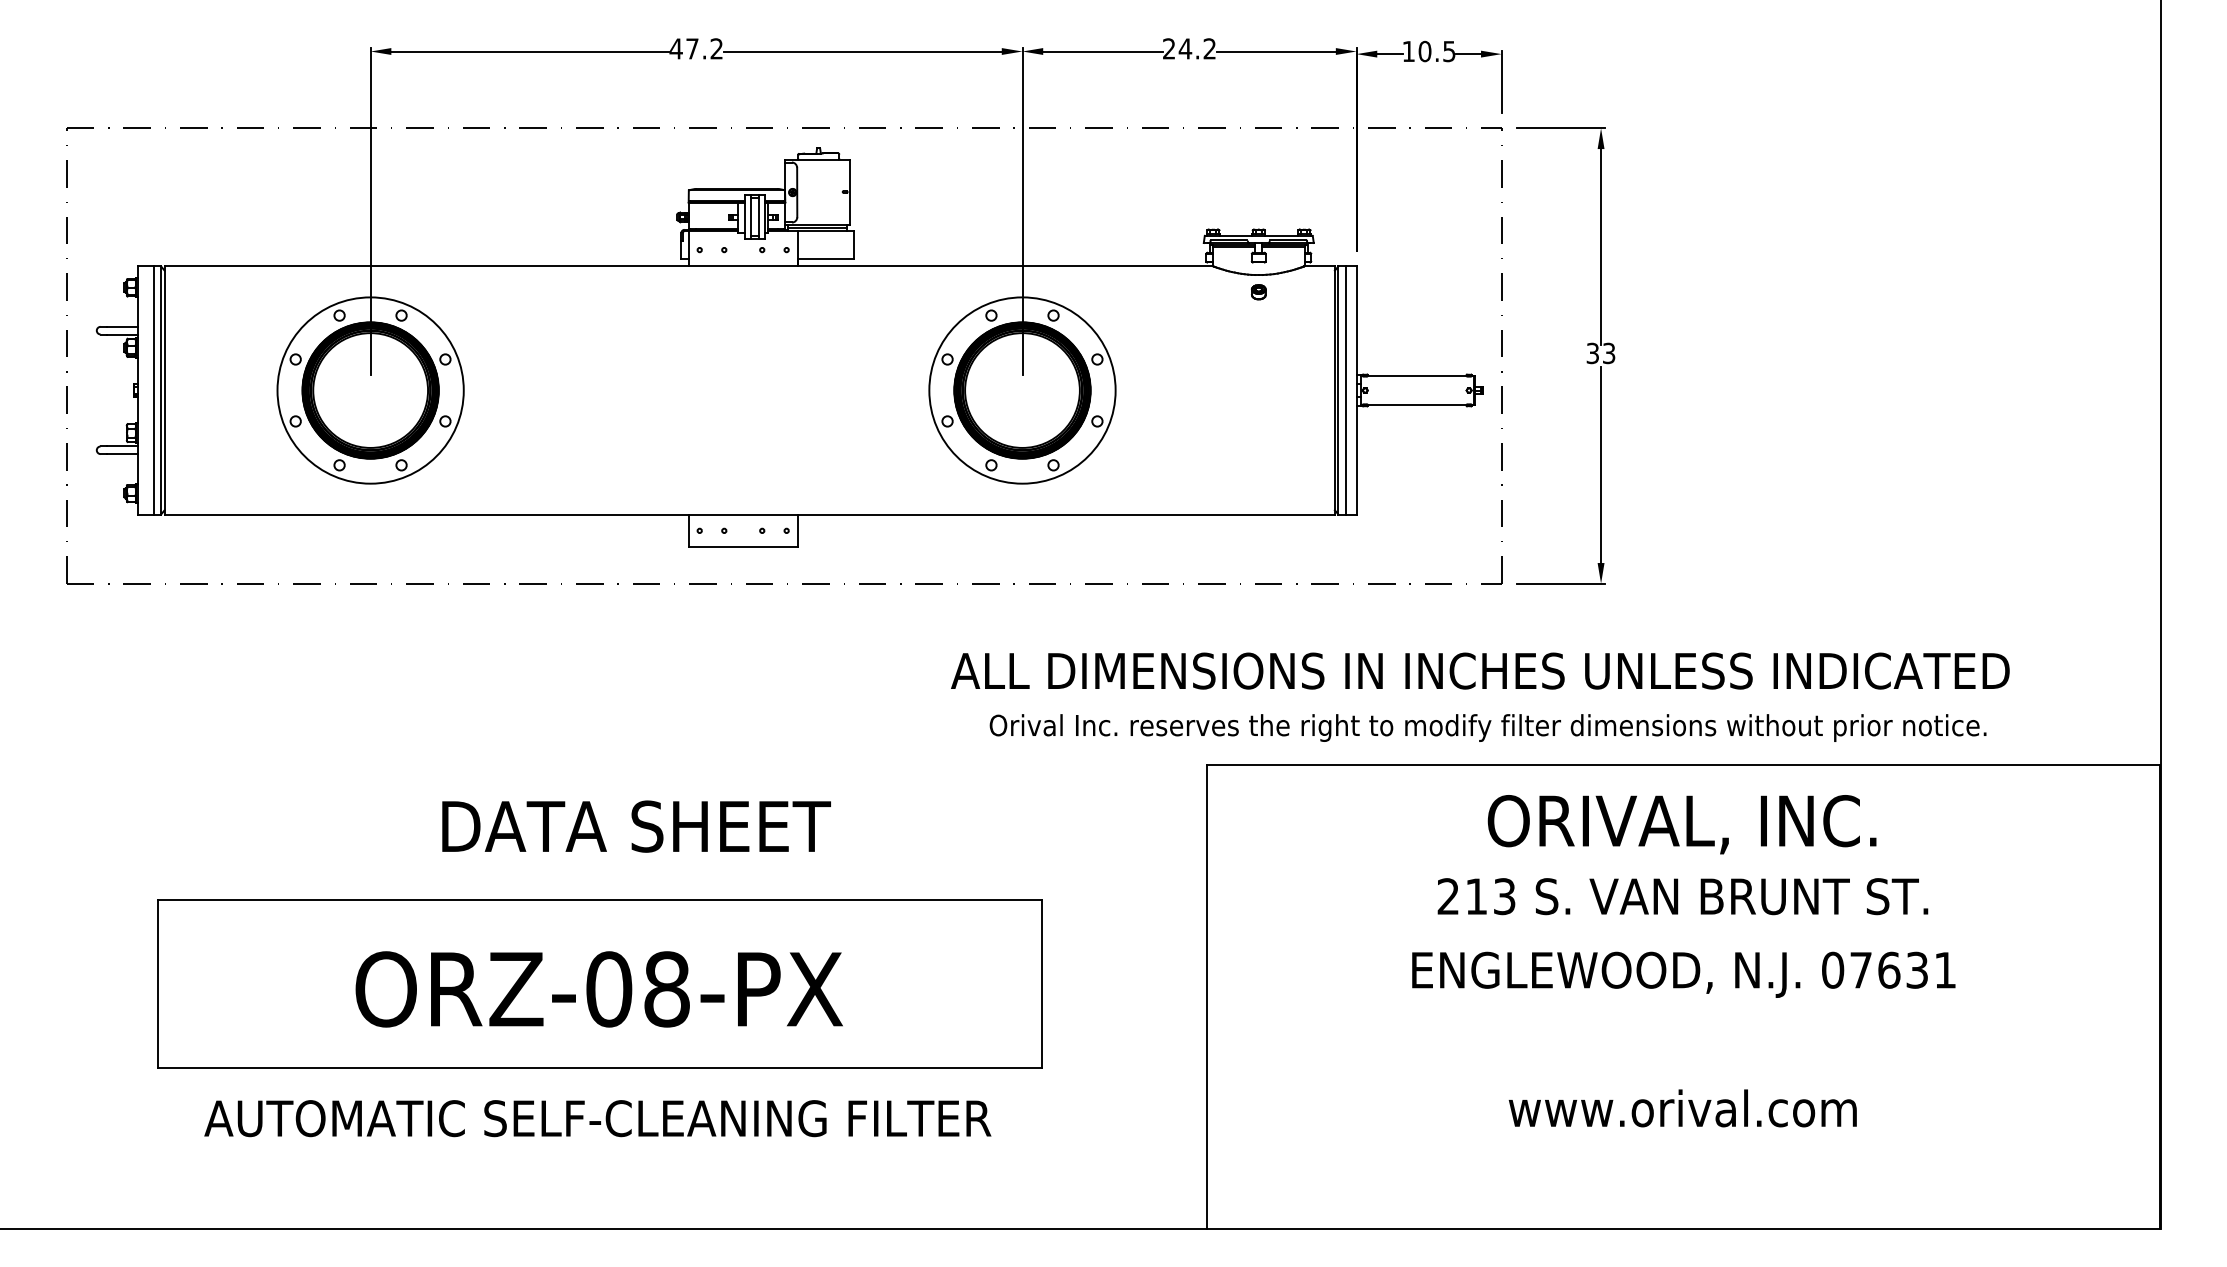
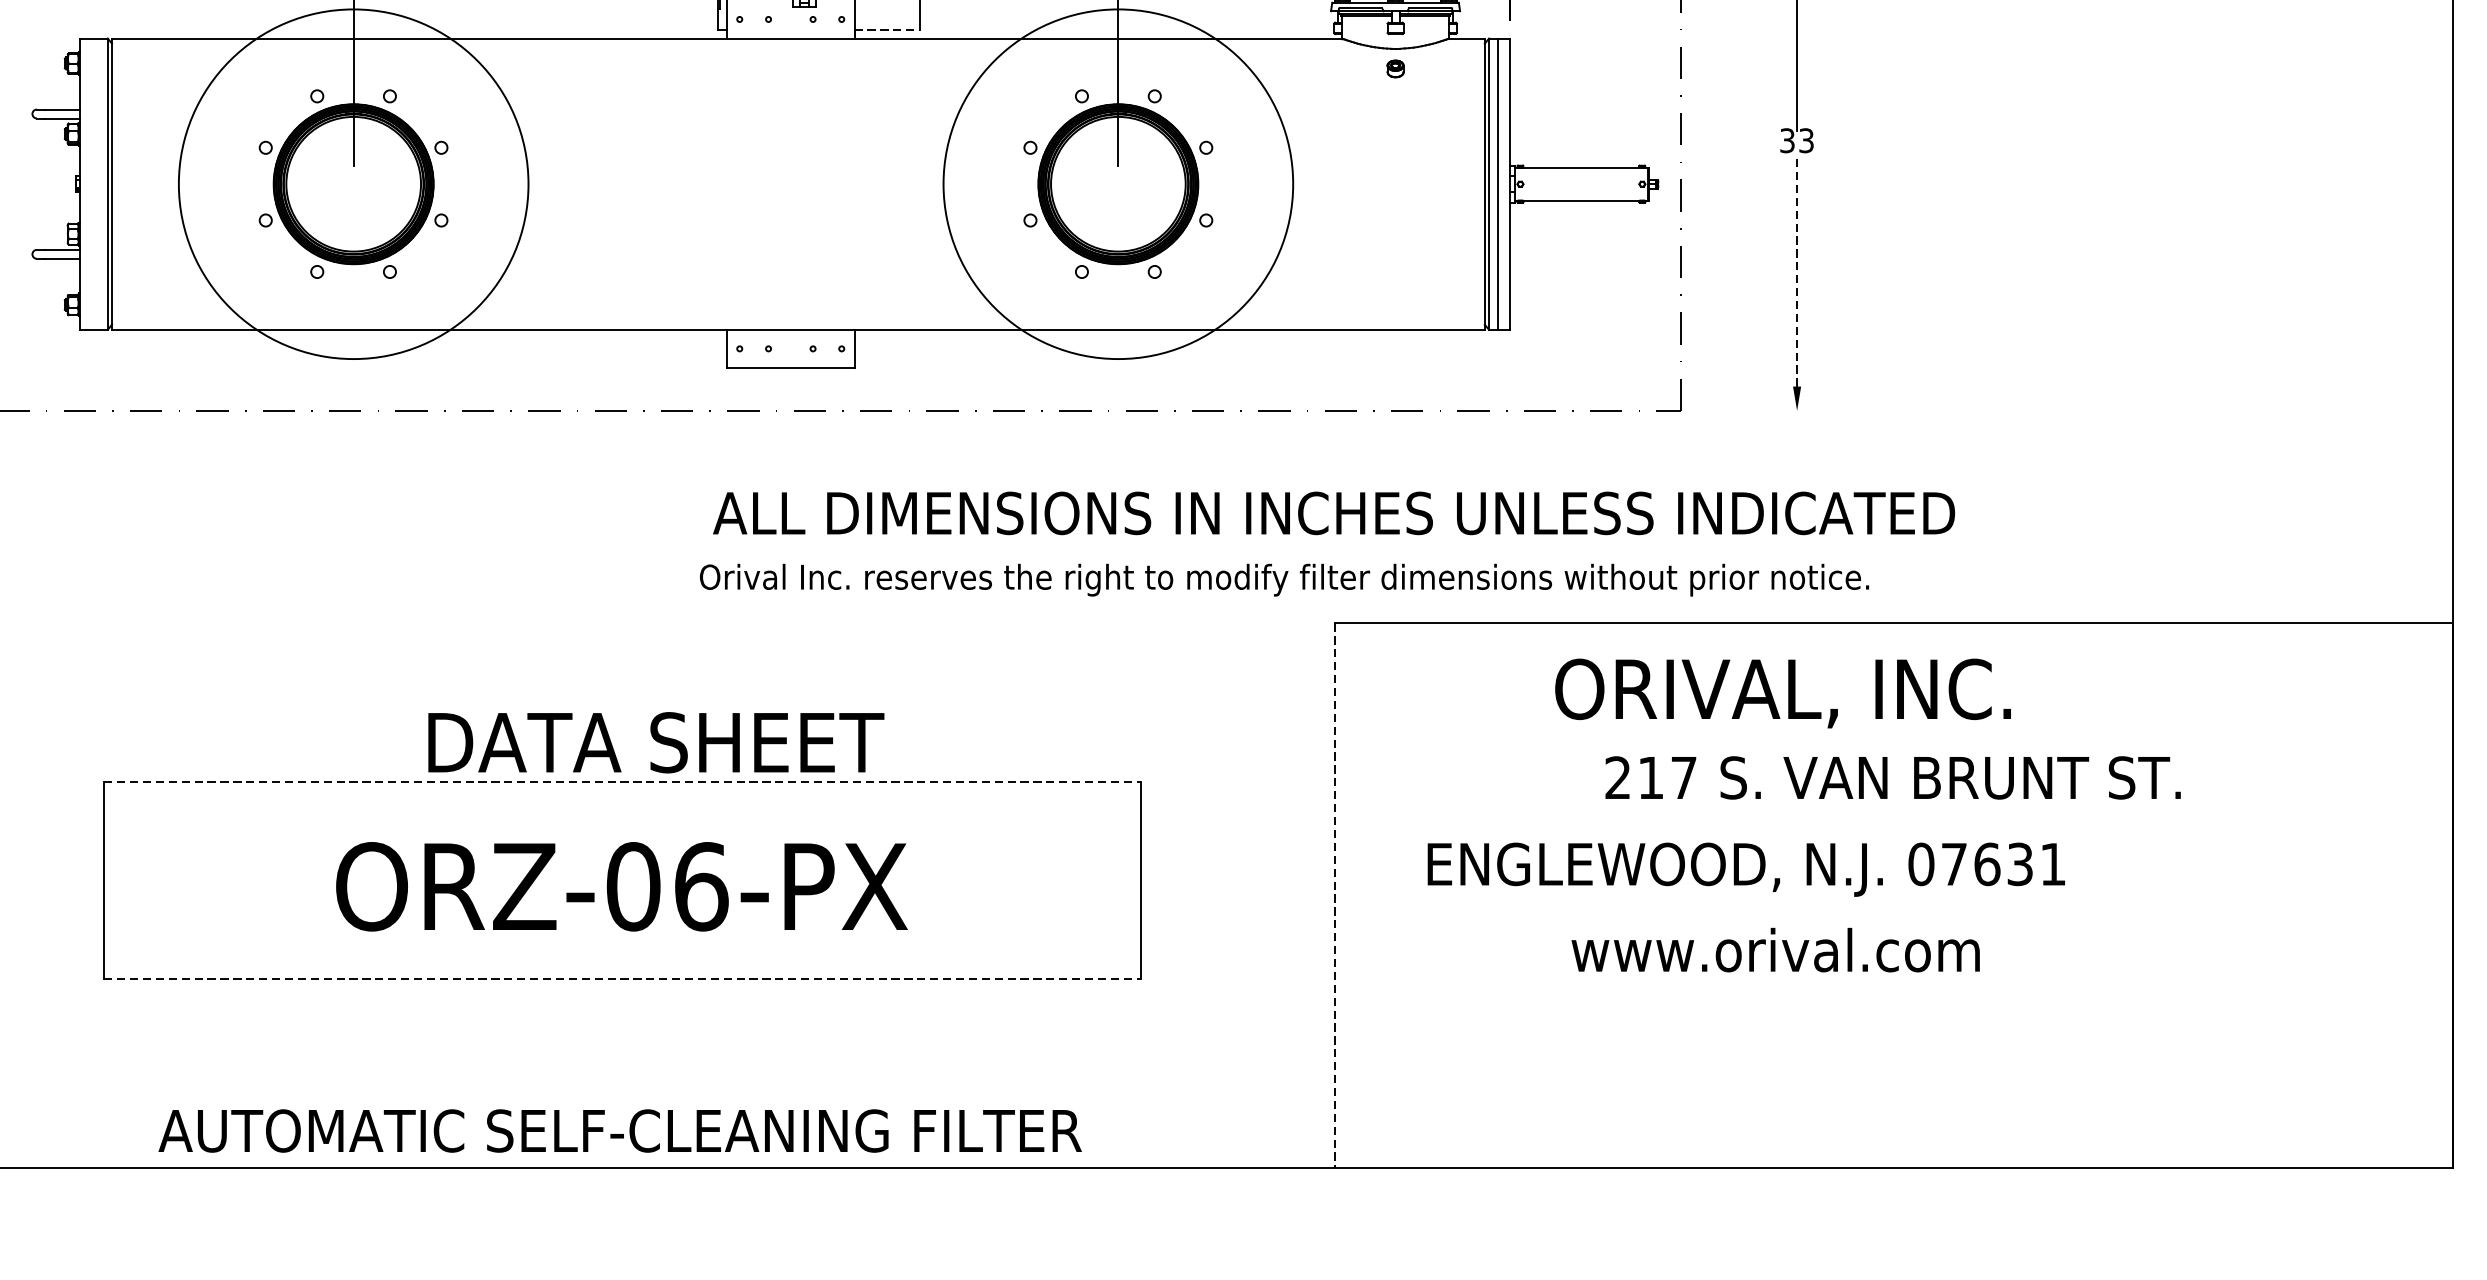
line: (826, 258) -> (888, 29), solid -> dashed
line: (153, 390) -> (98, 184), removed
circle: (370, 390) -> (353, 184), size x1.6
circle: (1022, 390) -> (1118, 184), size x1.6
line: (1601, 464) -> (1797, 271), solid -> dashed
line: (1560, 583) -> (1749, 410), removed
text: (1480, 670) -> (1334, 512), moved
text: (1487, 727) -> (1283, 579), moved
text: (1681, 824) -> (1782, 693), moved
text: (636, 826) -> (656, 742), moved
text: (1504, 896) -> (1683, 777), 213 -> 217
line: (600, 899) -> (623, 781), solid -> dashed
text: (1683, 974) -> (1745, 869), moved
text: (667, 989) -> (701, 886), ORZ-08-PX -> ORZ-06-PX
line: (1207, 996) -> (1335, 895), solid -> dashed
line: (600, 1068) -> (623, 979), solid -> dashed
text: (1682, 1108) -> (1775, 950), moved
text: (597, 1118) -> (619, 1130), moved

